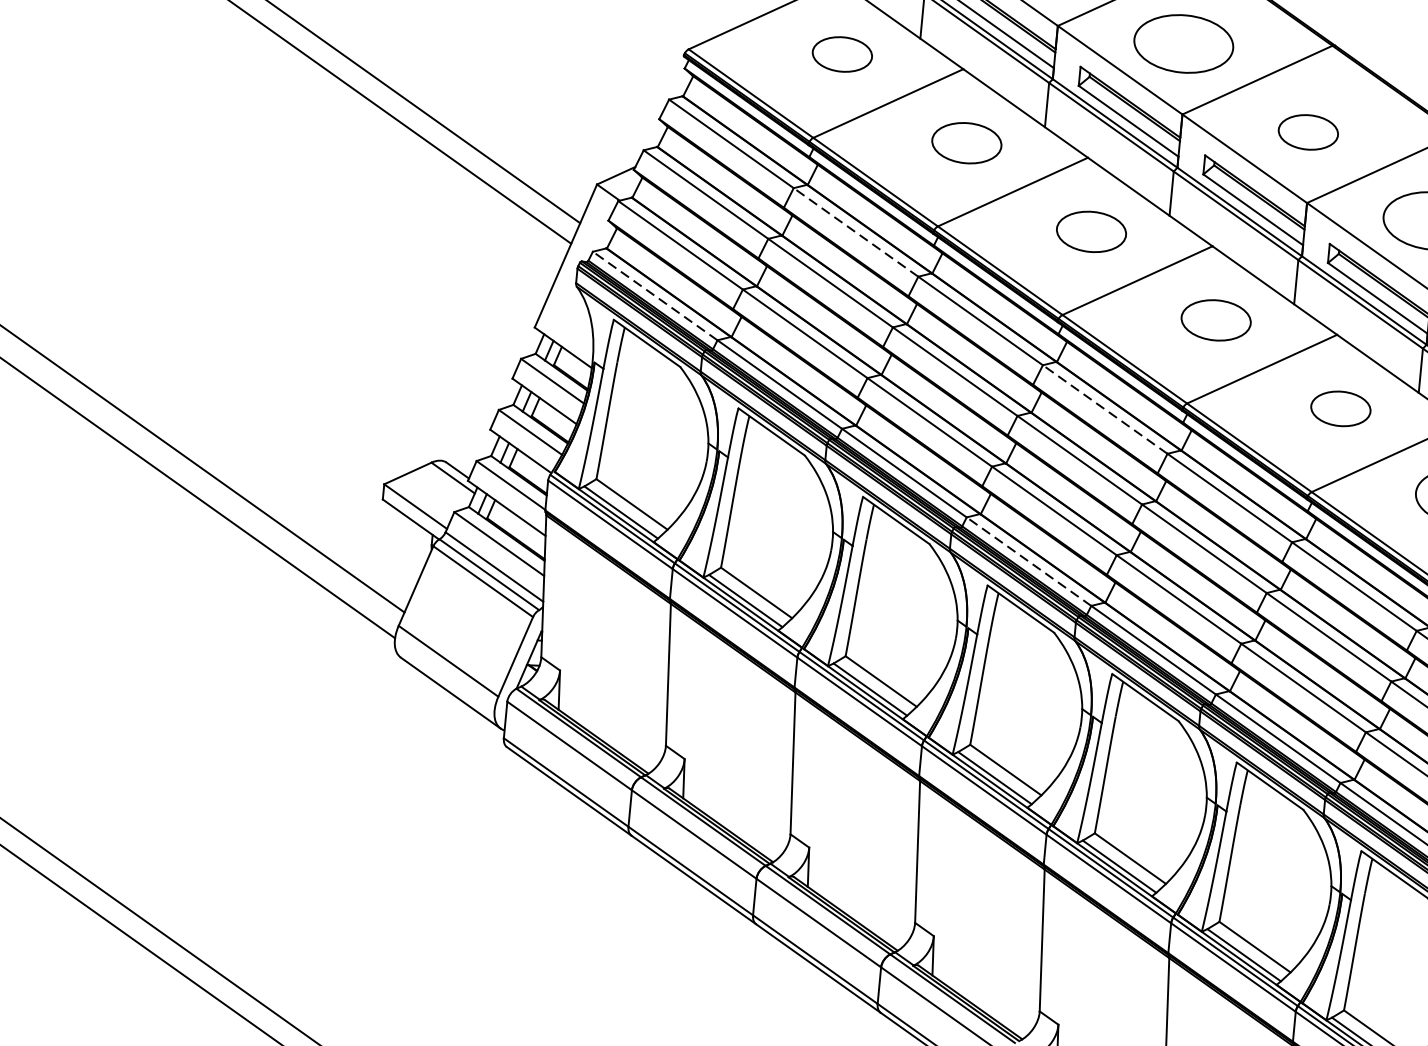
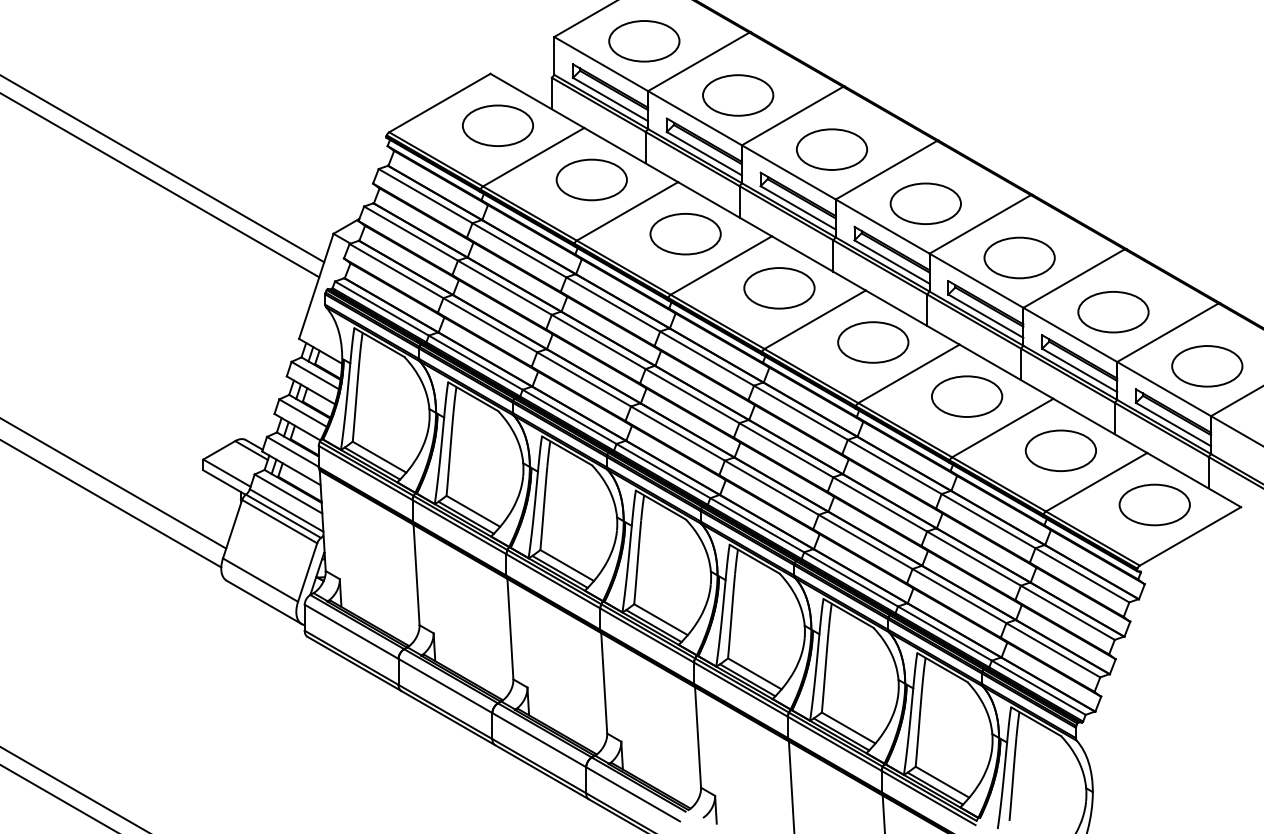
part: (841, 54) -> (497, 125), size x1.67
part: (1307, 132) -> (831, 149), size x1.67
part: (966, 142) -> (591, 179), size x1.43
line: (856, 232) -> (519, 250), dashed -> solid
part: (1091, 232) -> (685, 234), size x1.43
line: (654, 295) -> (381, 308), dashed -> solid
part: (1216, 320) -> (779, 288), size x1.43
part: (1341, 408) -> (873, 342), size x1.67
line: (1104, 409) -> (706, 358), dashed -> solid
line: (1029, 560) -> (663, 470), dashed -> solid

